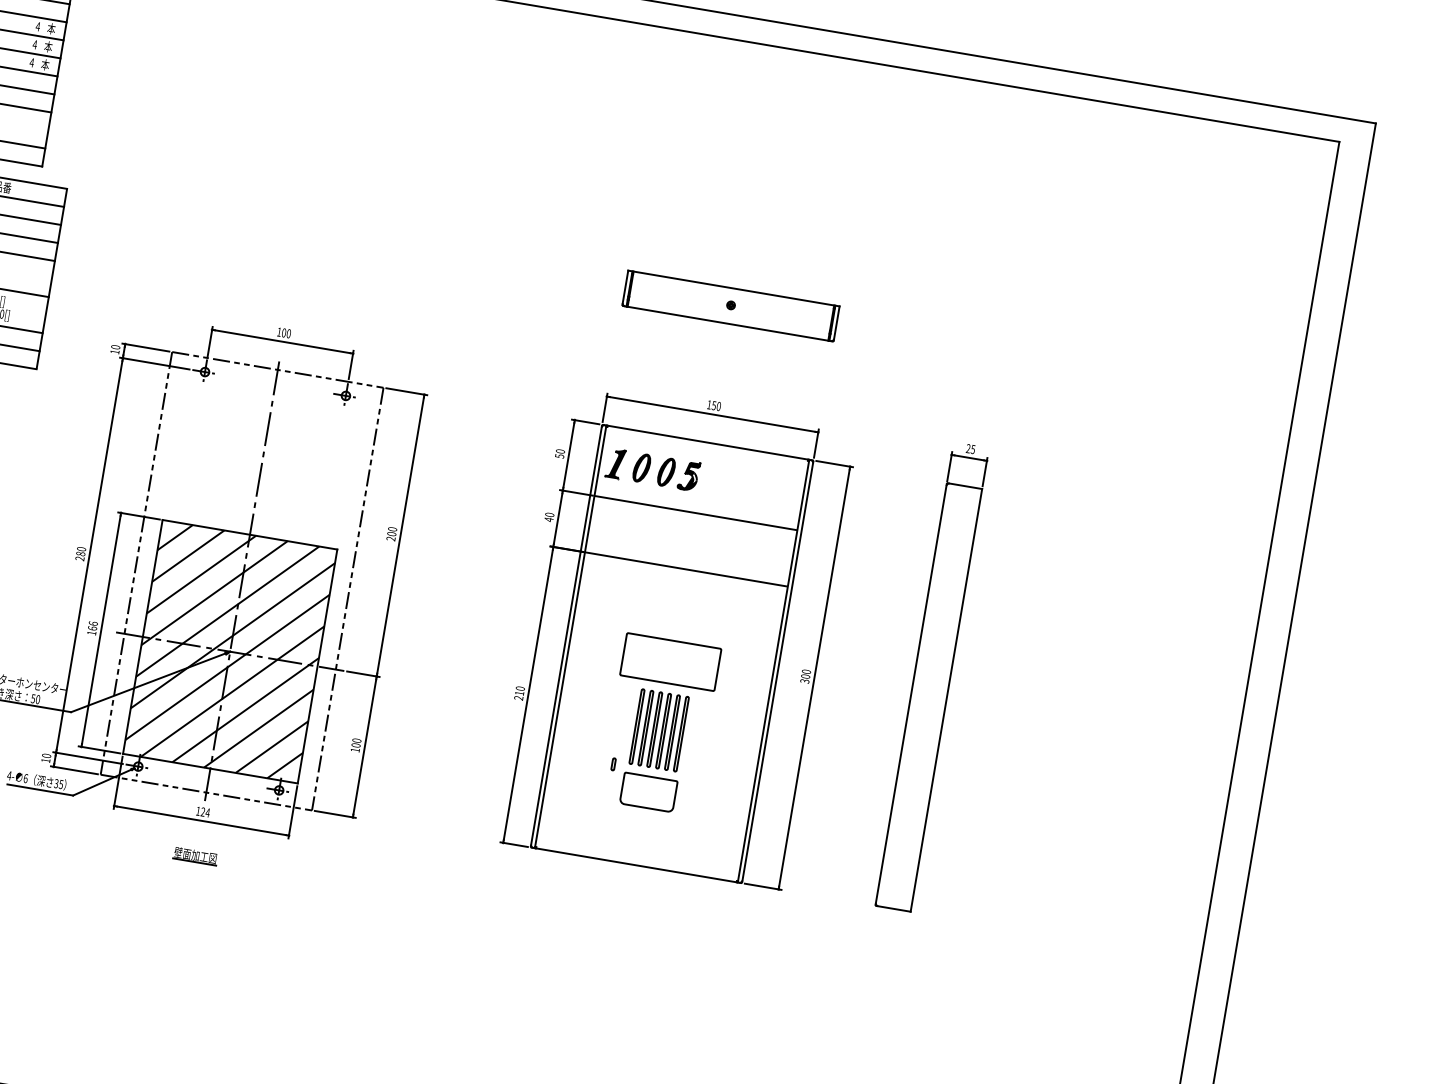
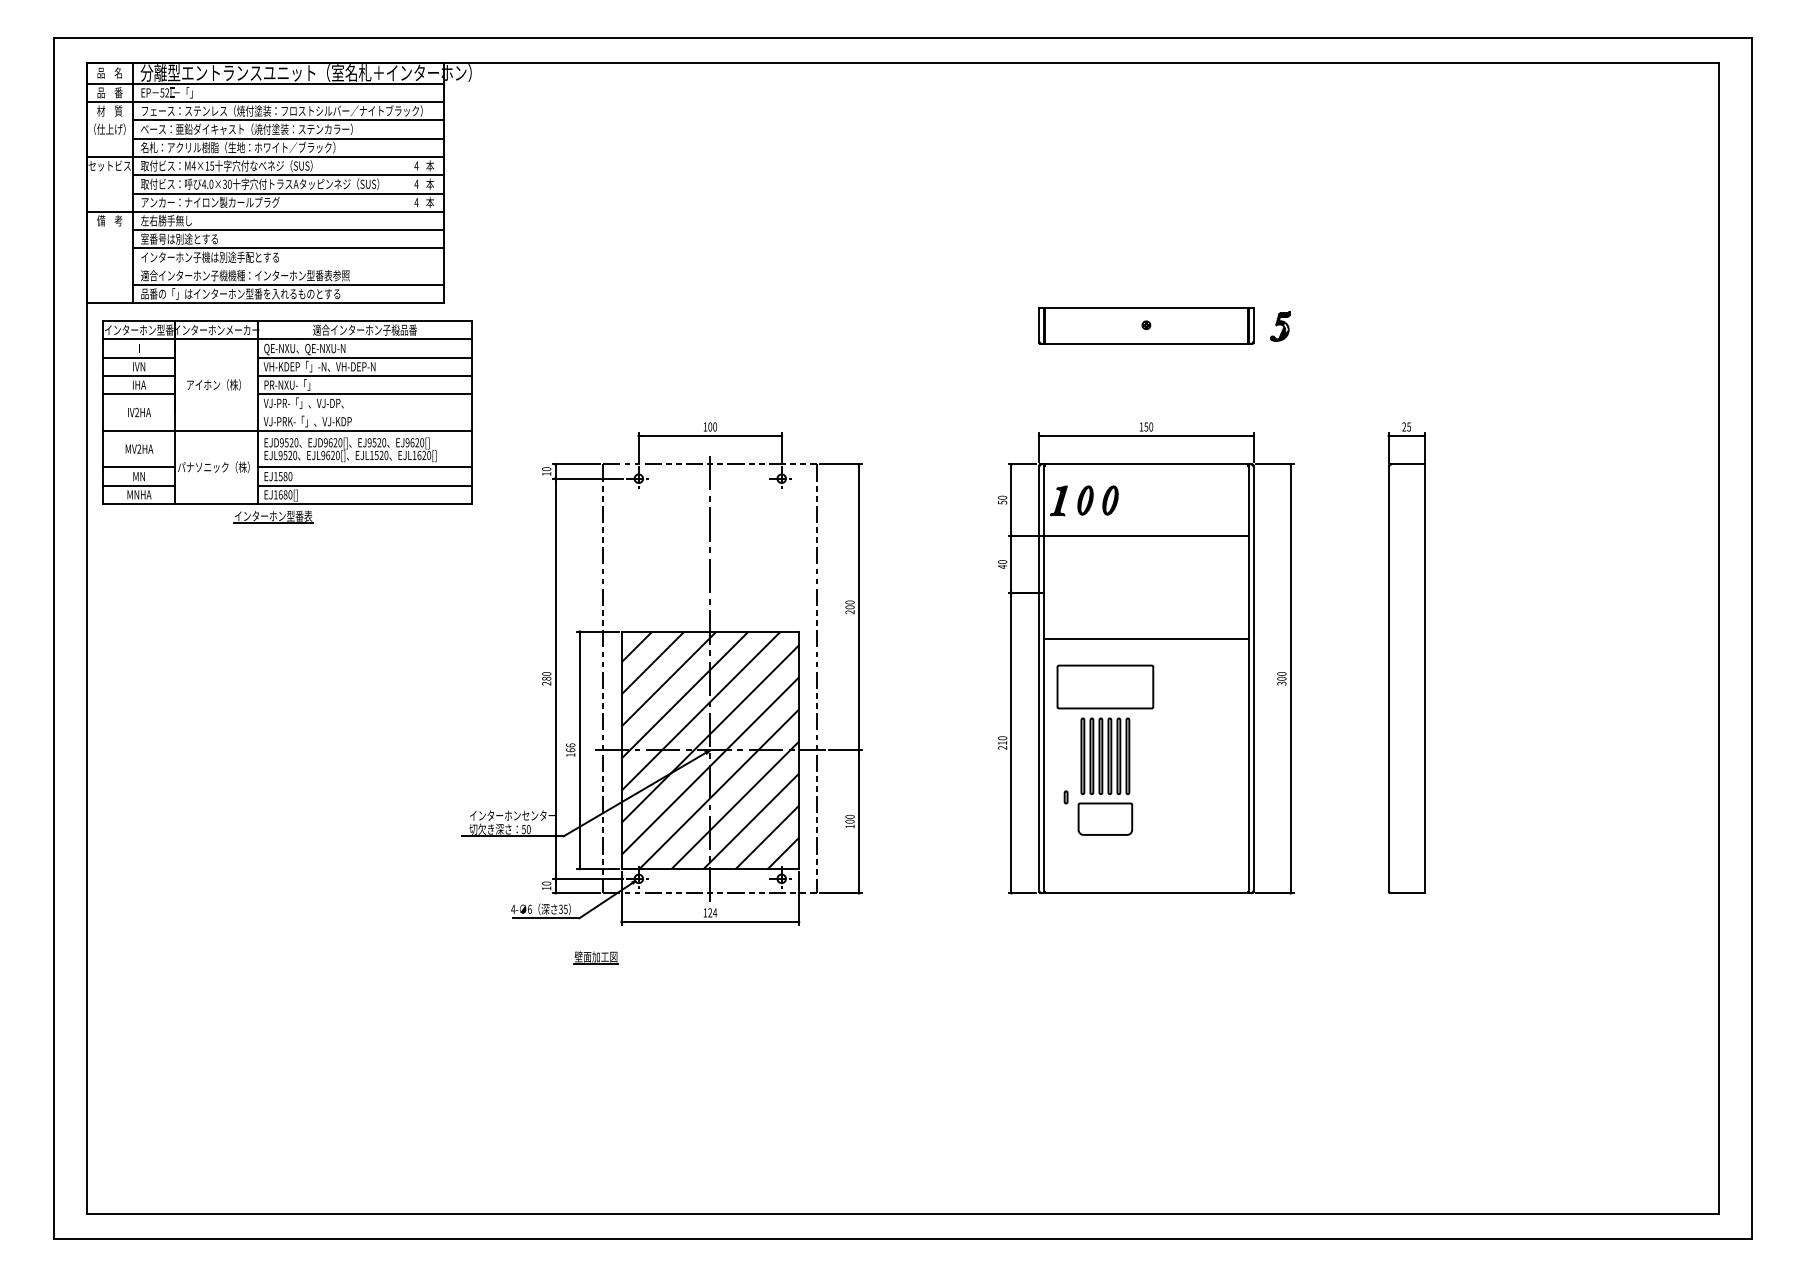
part: (689, 476) -> (1280, 326), moved
line: (686, 569) -> (1146, 639), moved
part: (660, 723) -> (1105, 749), moved
part: (194, 855) -> (595, 957), moved

